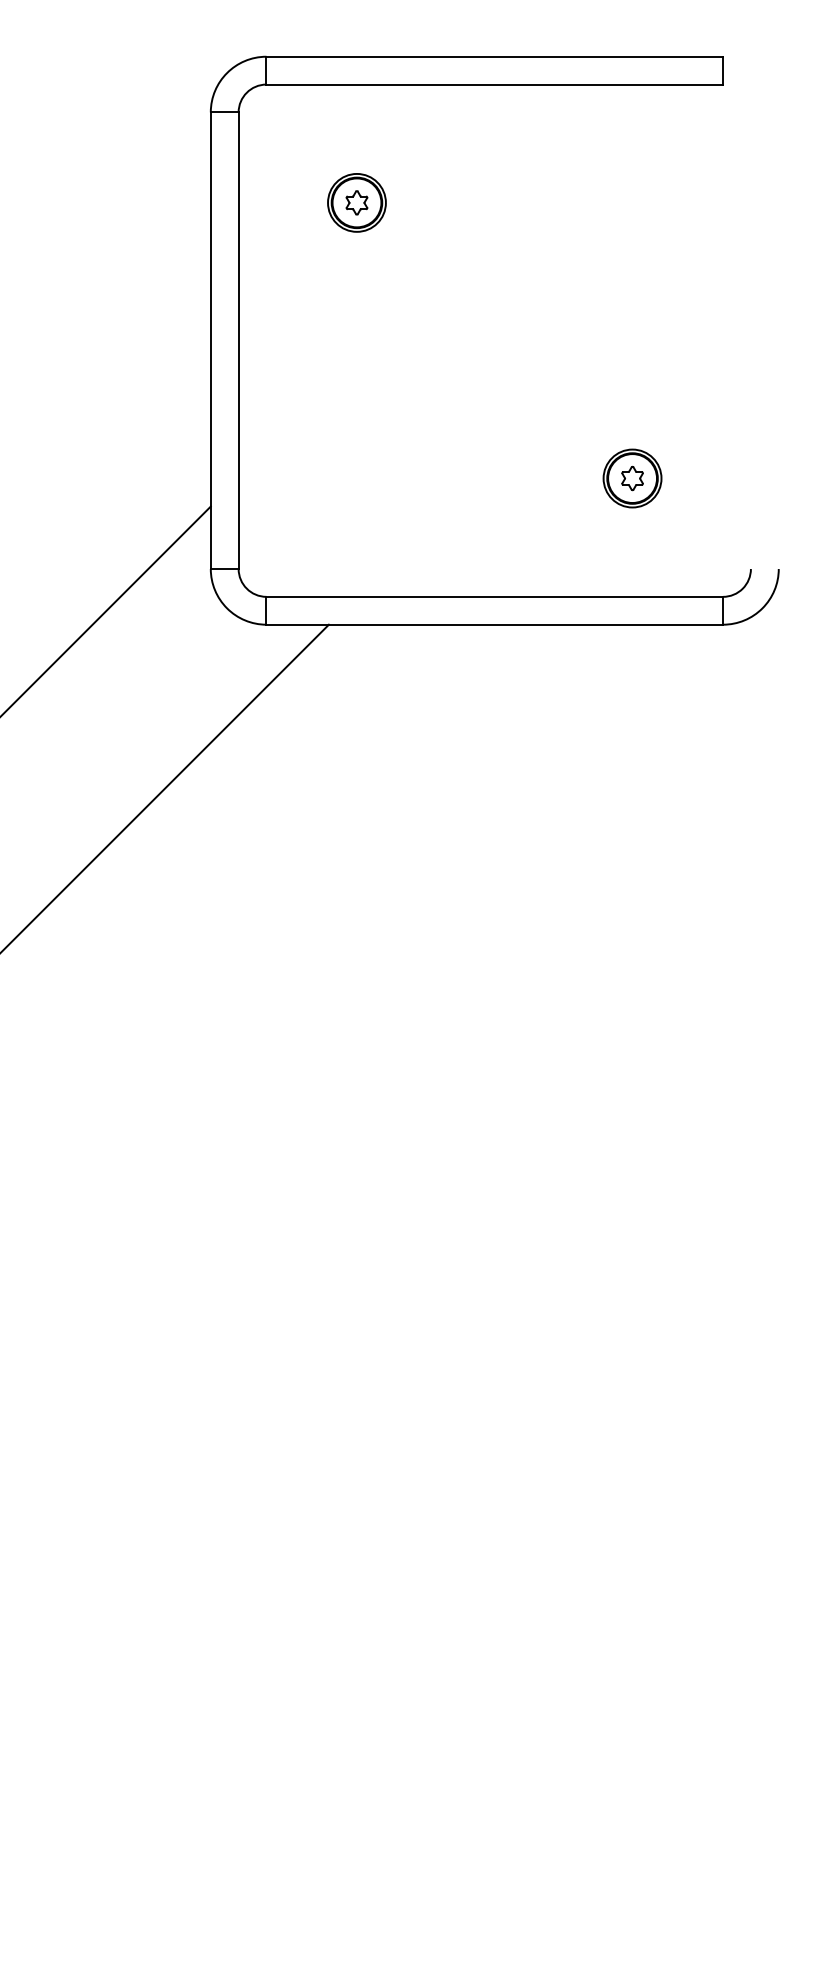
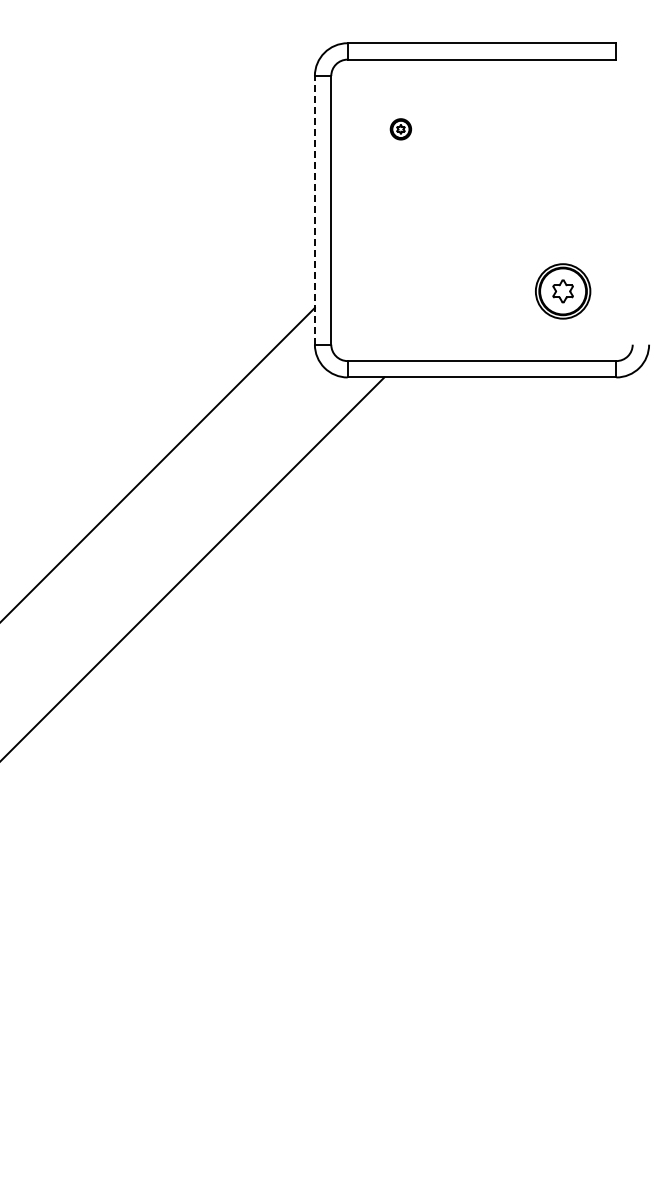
part: (356, 203) -> (400, 129), size x0.6
line: (210, 339) -> (314, 209), solid -> dashed
part: (631, 478) -> (562, 291), size x1.6

